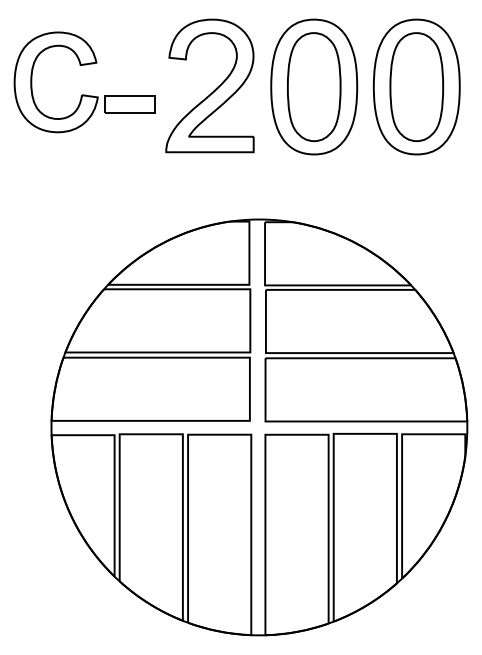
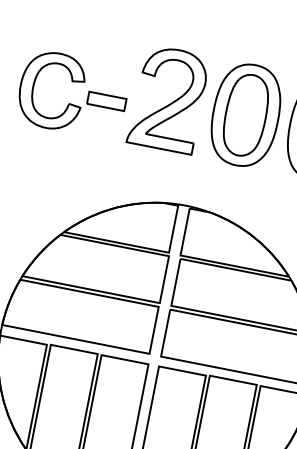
part: (32, 82) -> (34, 87), moved

